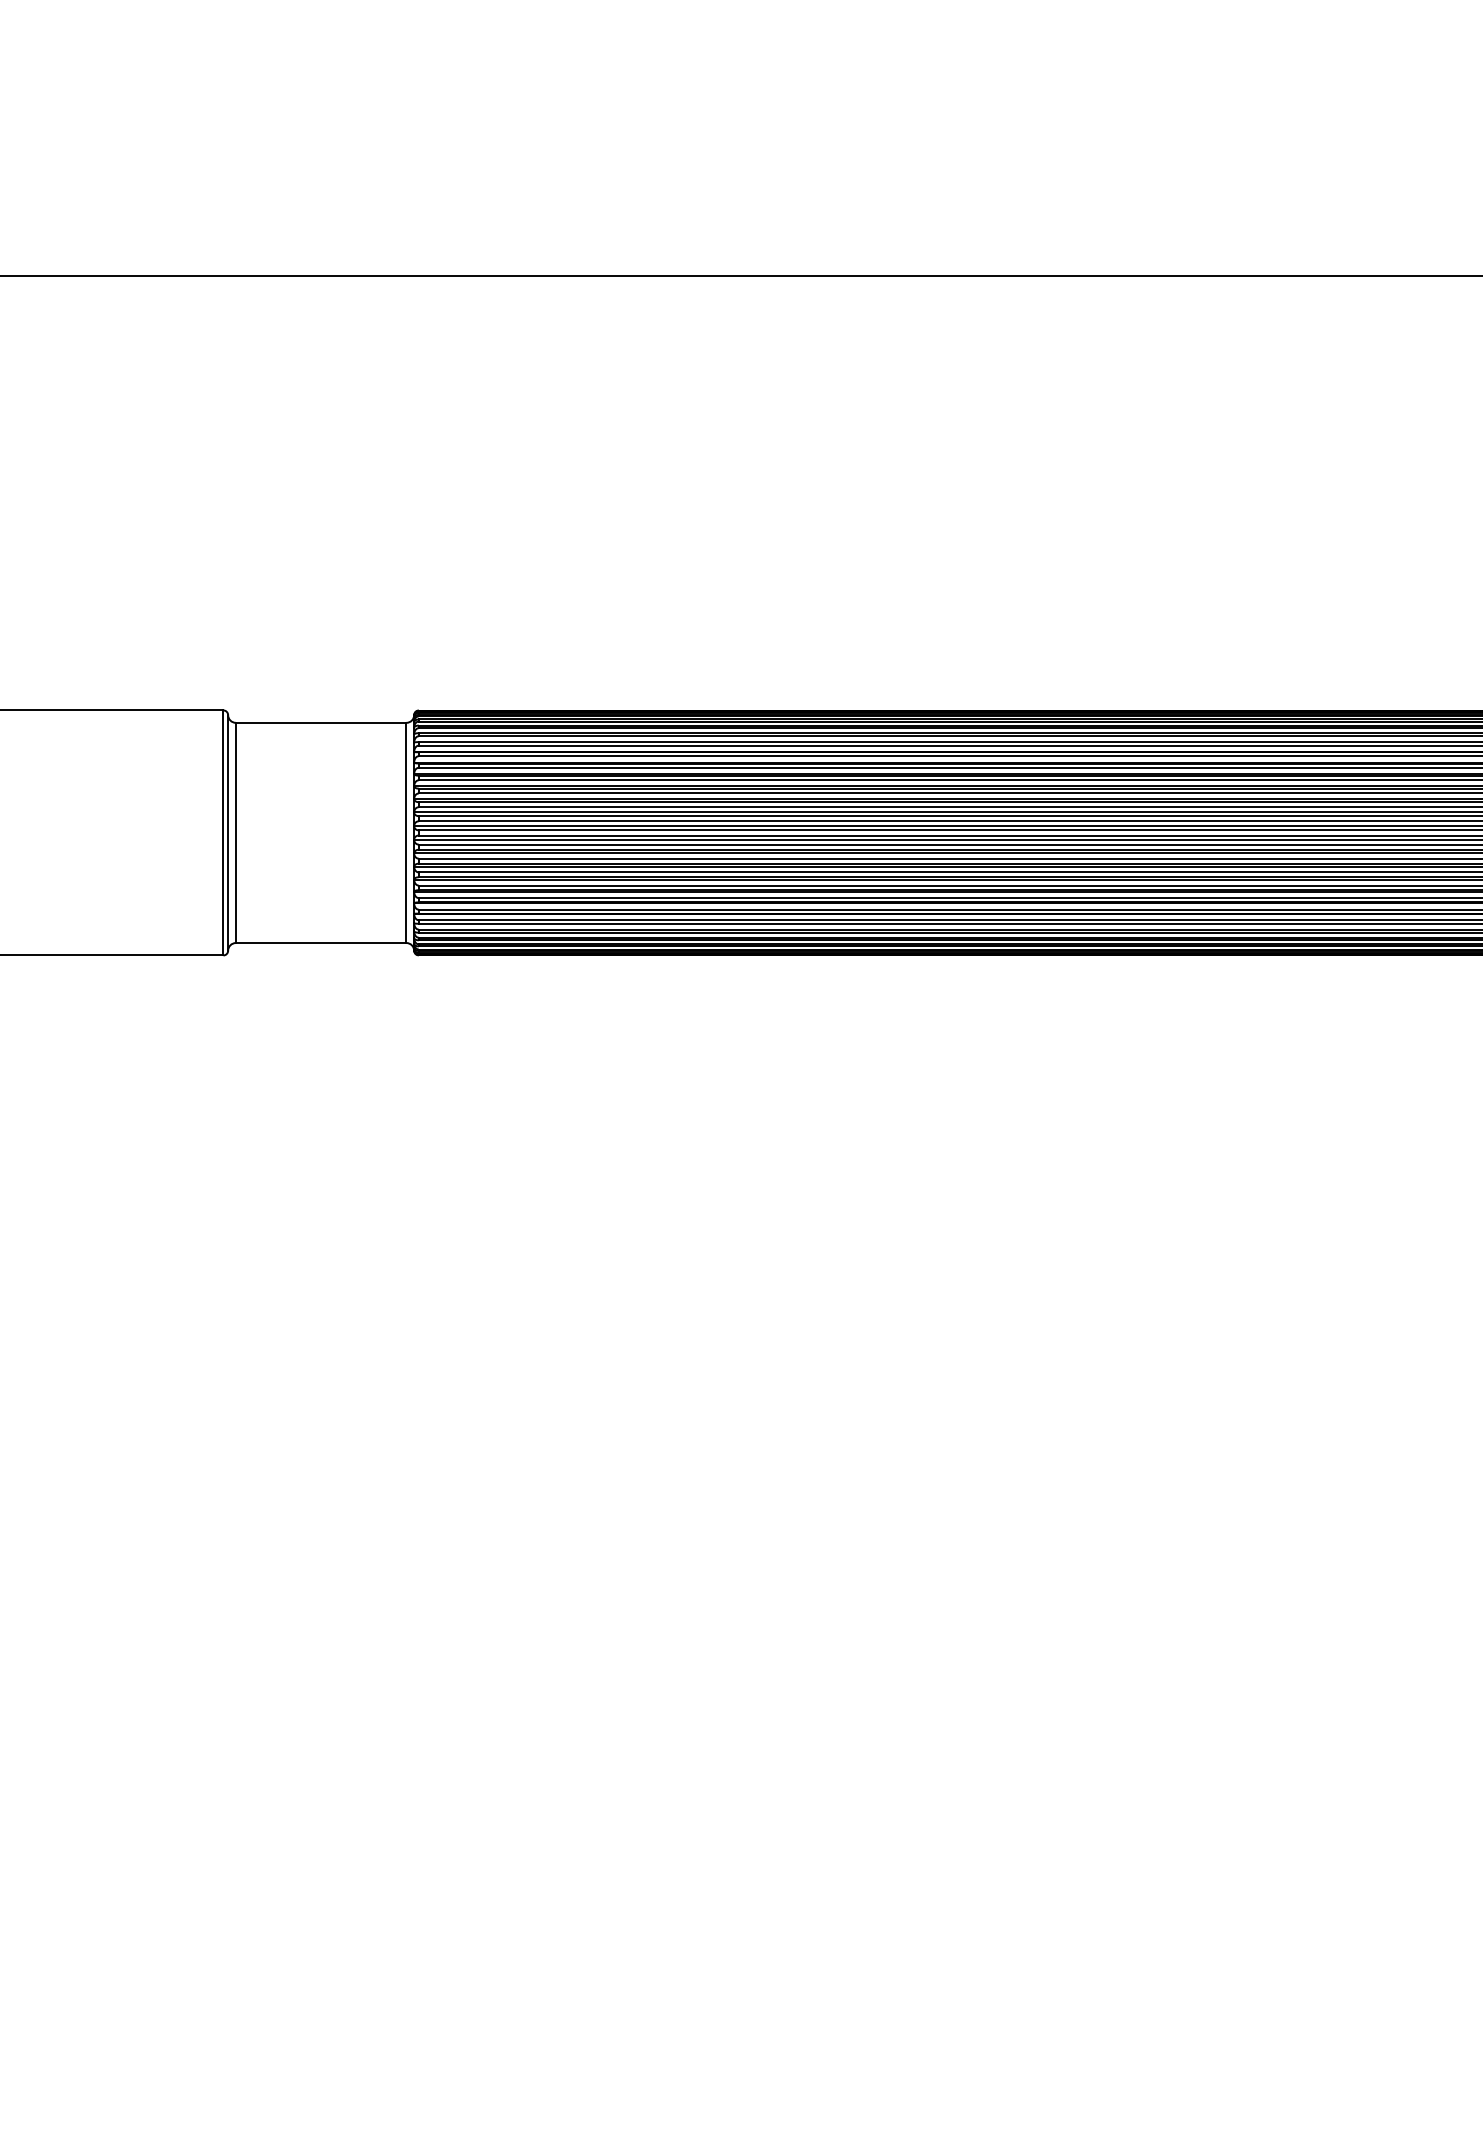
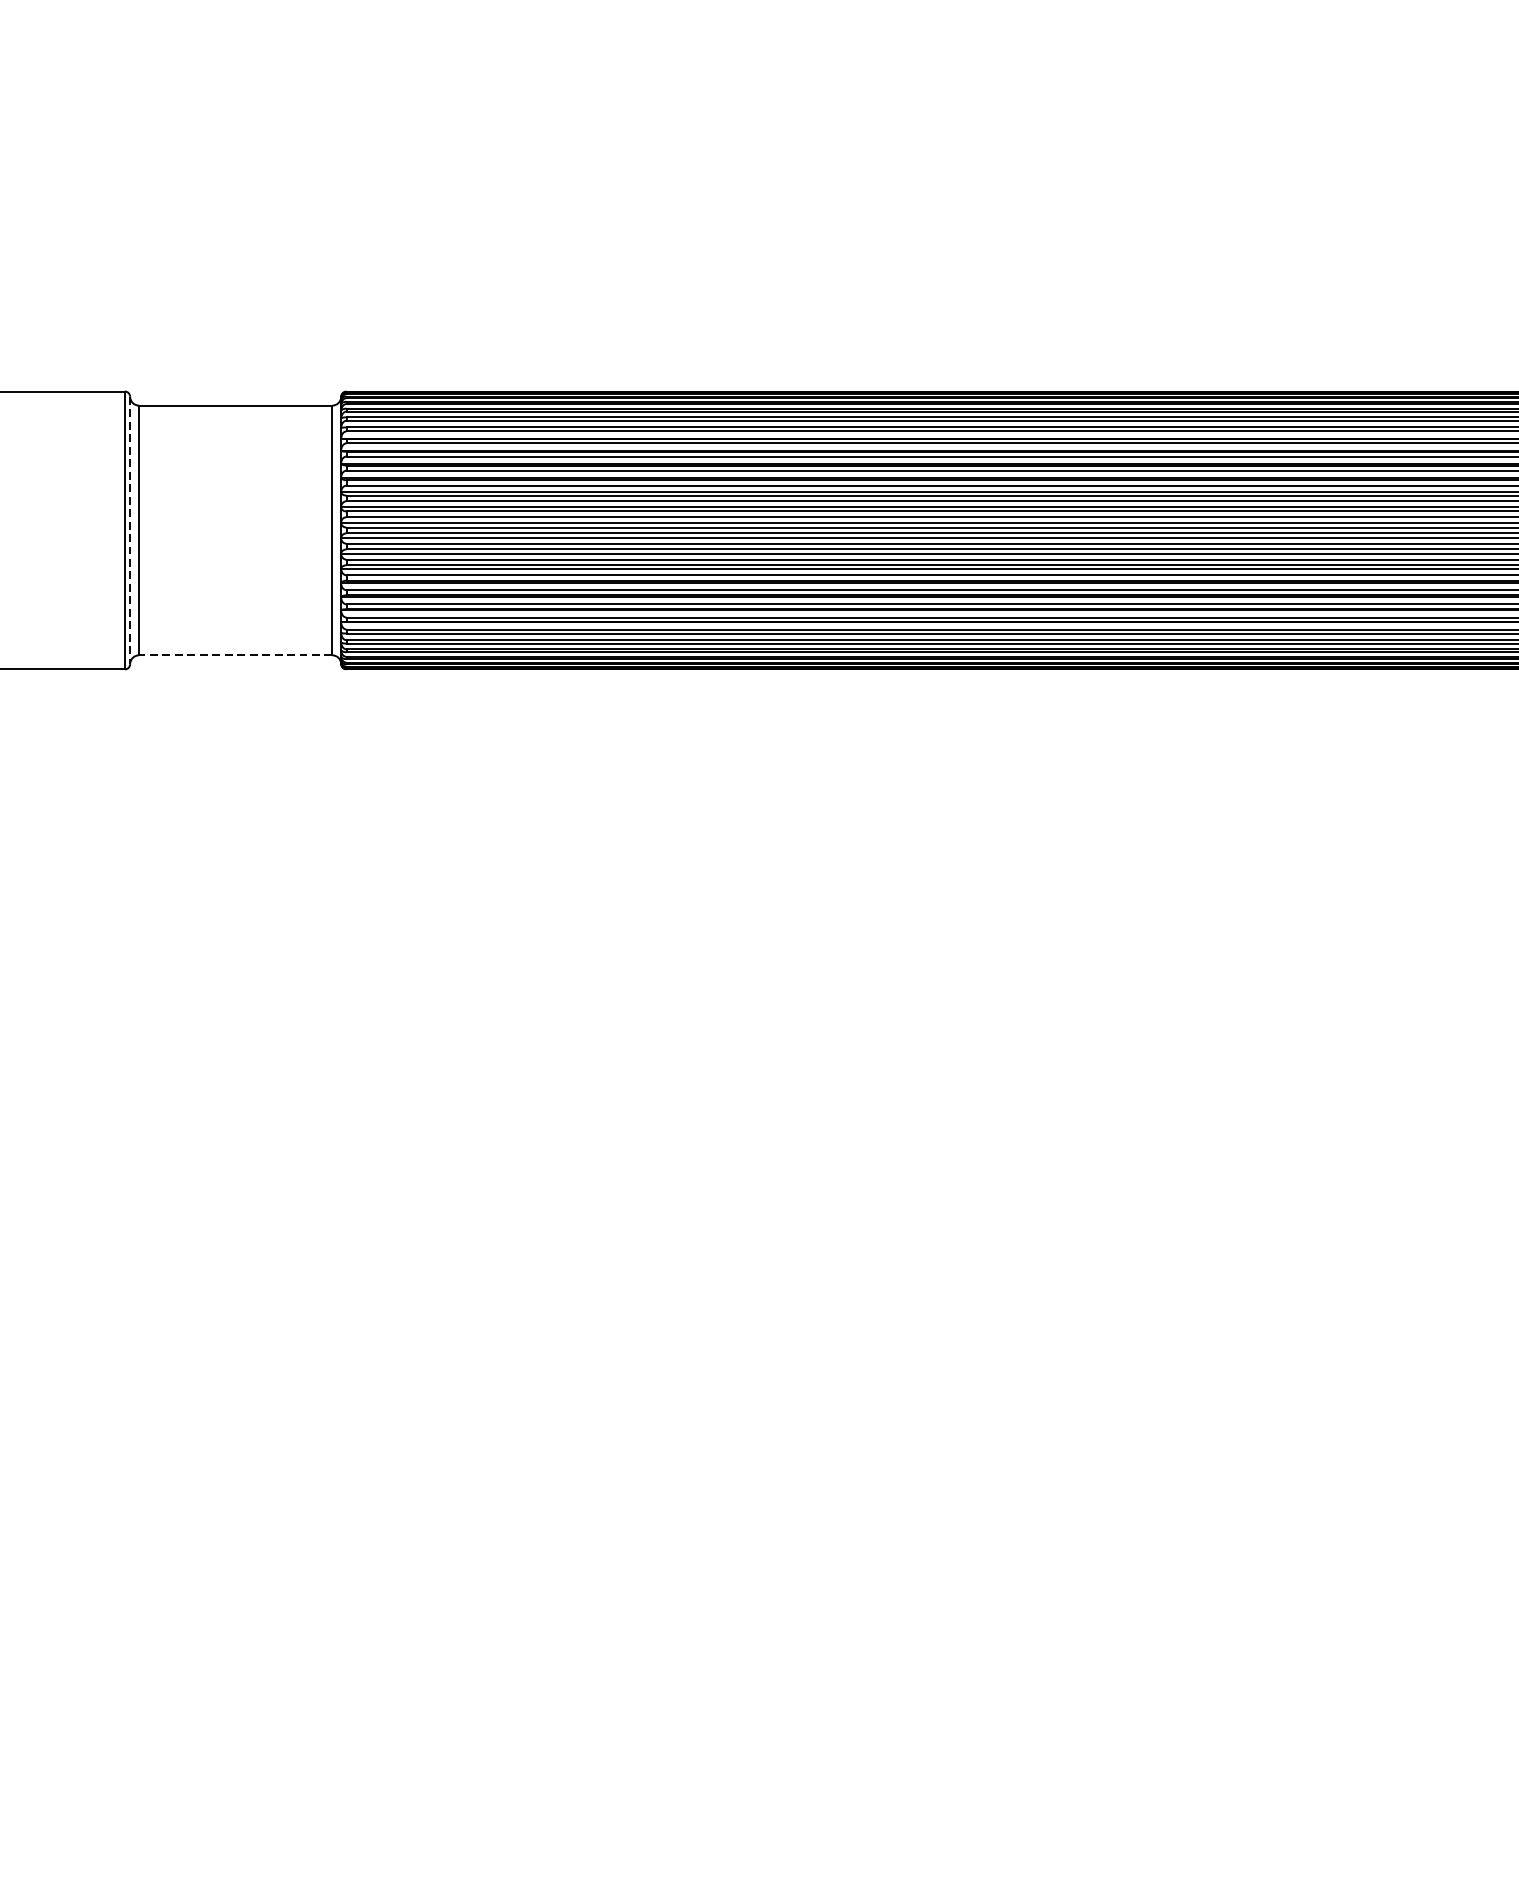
line: (228, 832) -> (130, 529), solid -> dashed
line: (320, 943) -> (234, 655), solid -> dashed

